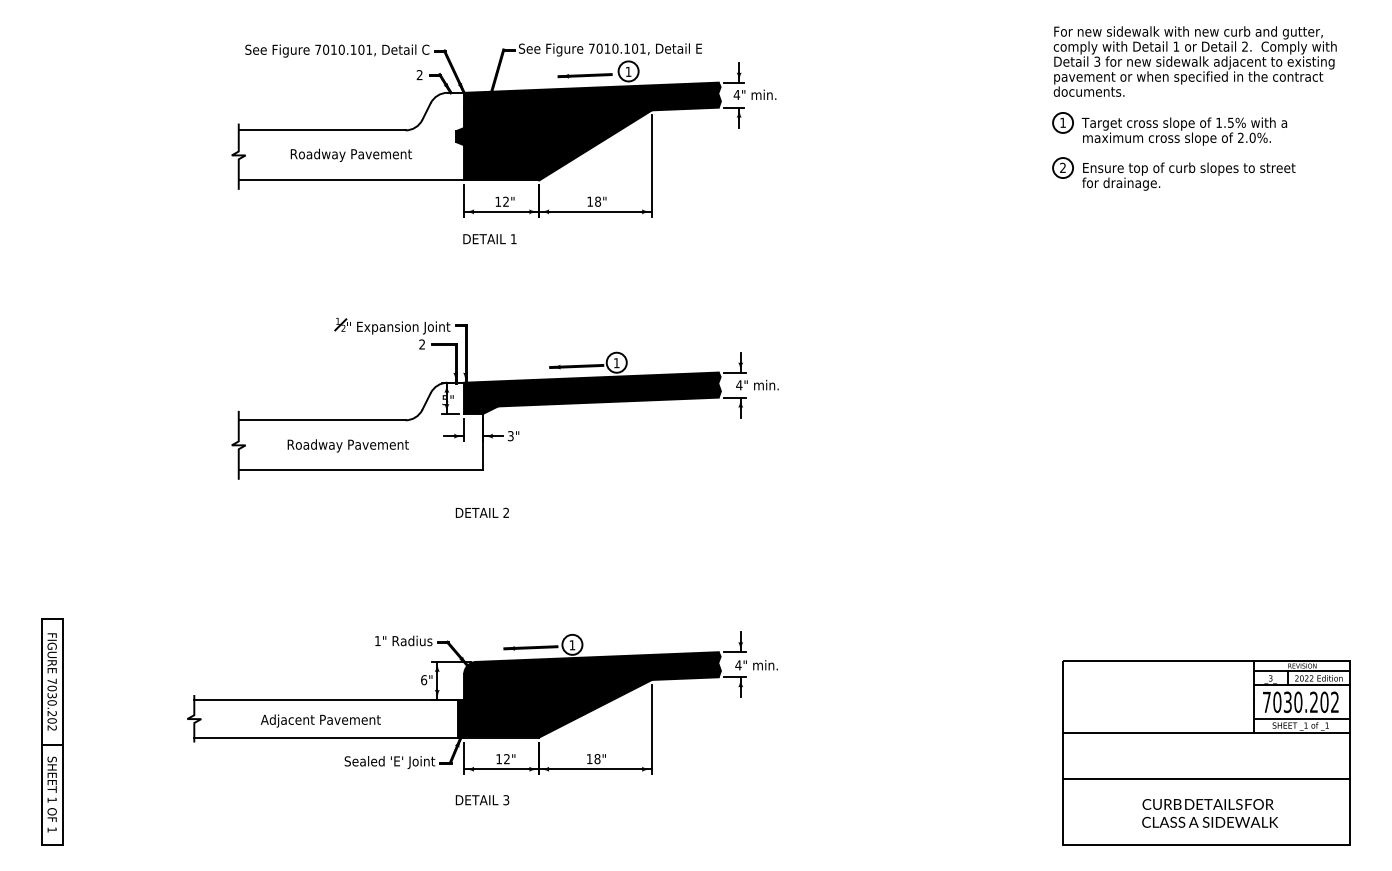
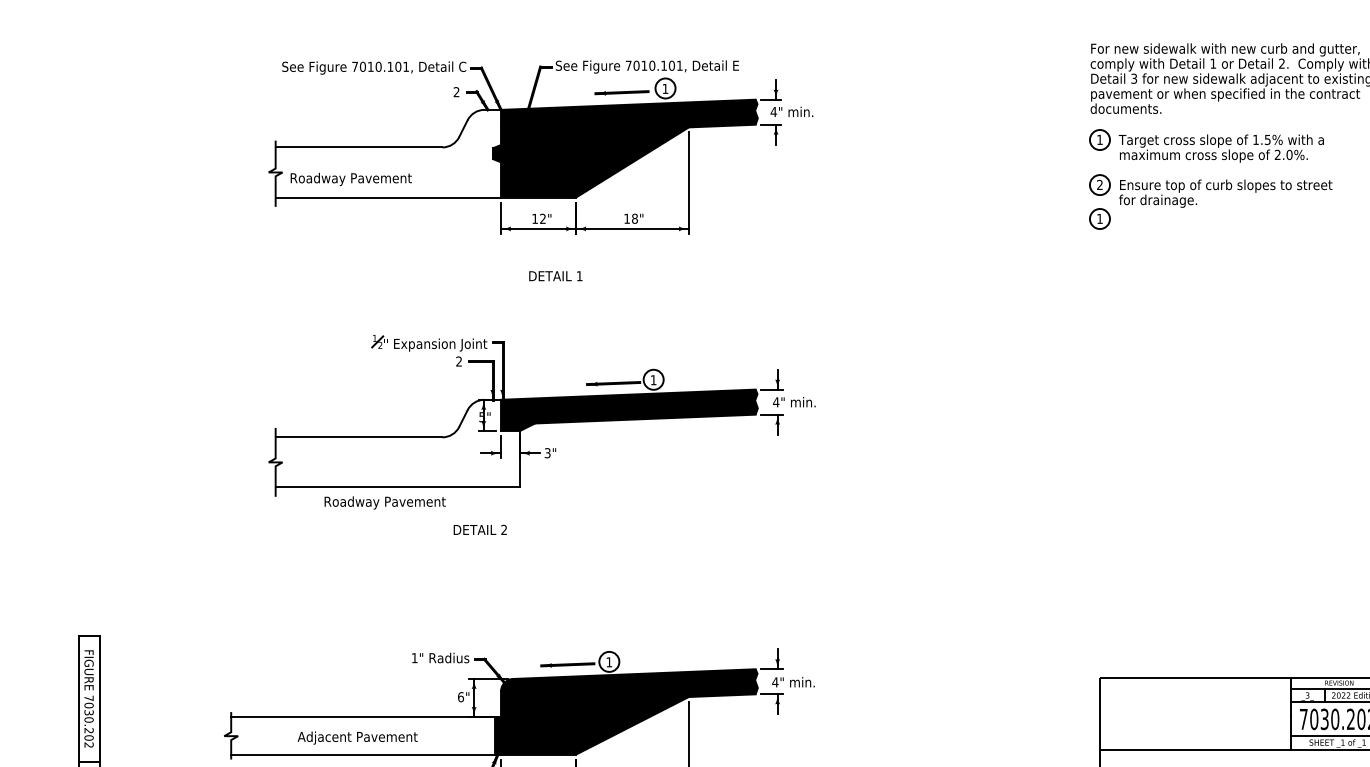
text: (350, 154) -> (350, 178), moved
part: (1062, 201) -> (1099, 218), added
text: (489, 239) -> (555, 276), moved
text: (347, 445) -> (384, 502), moved
text: (481, 512) -> (479, 529), moved

